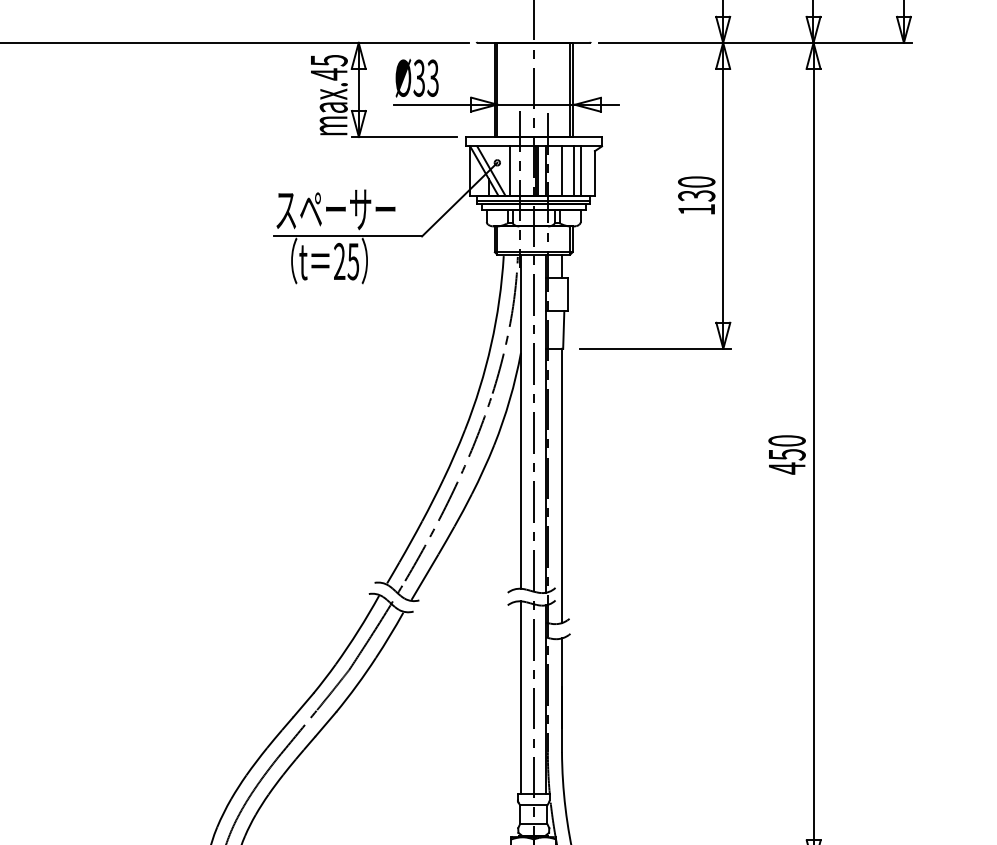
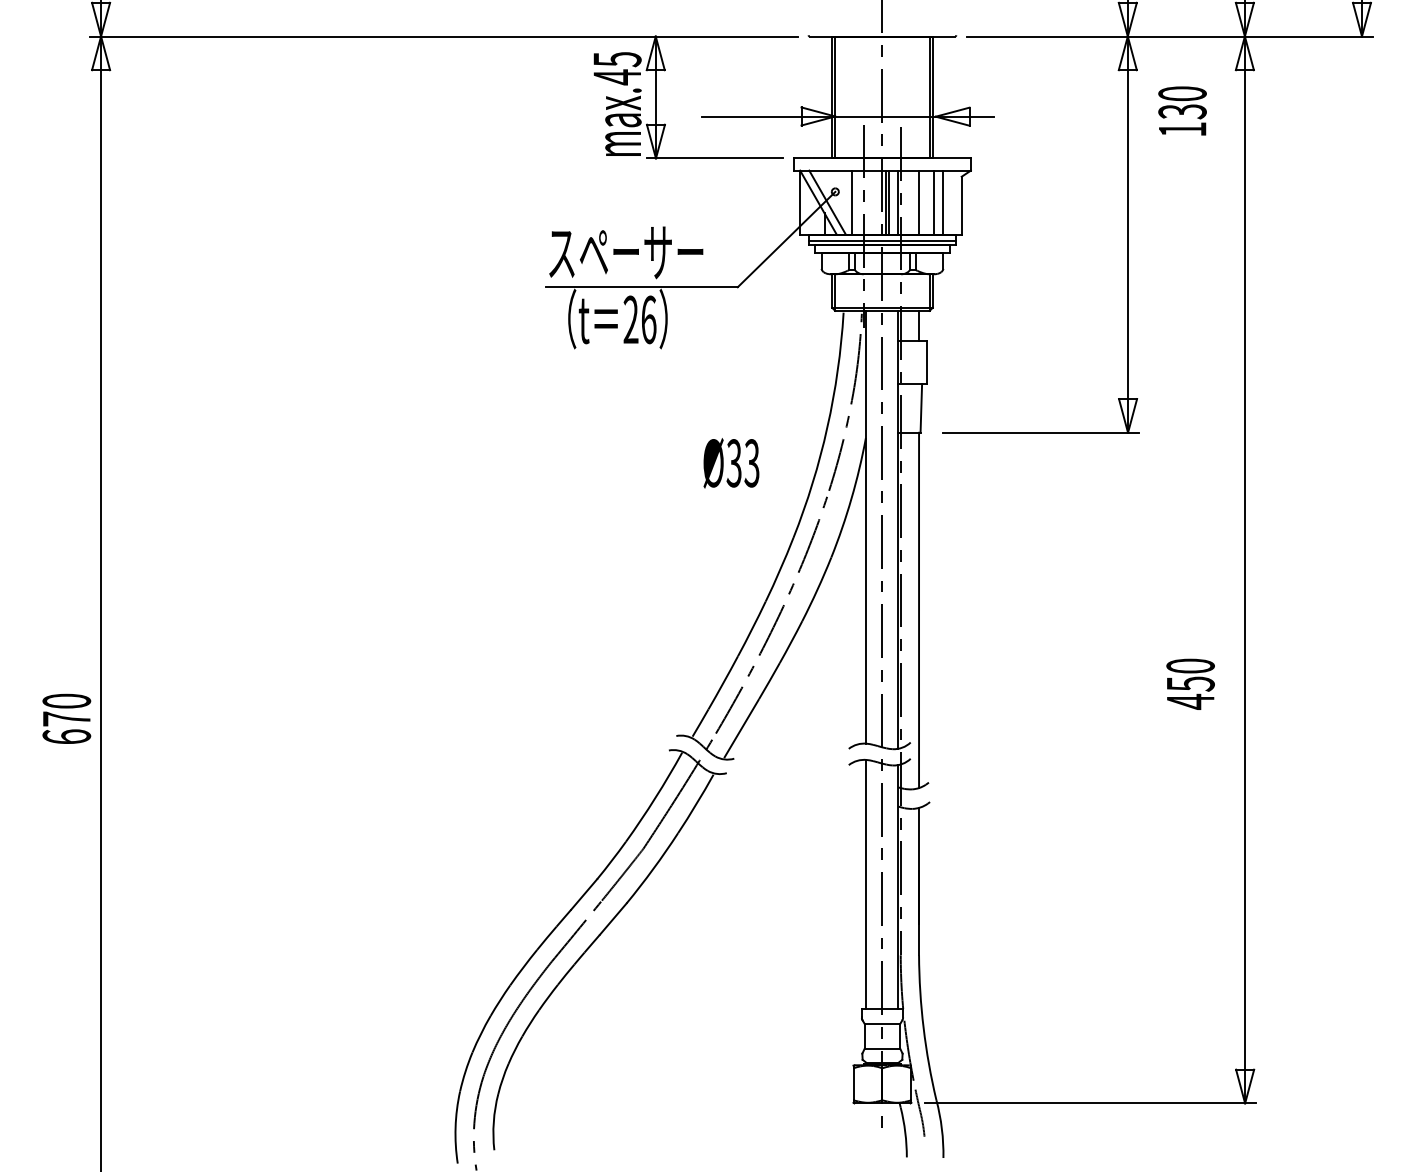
text: (417, 78) -> (731, 463), moved
text: (696, 194) -> (1182, 110), moved
text: (353, 261) -> (648, 319), 25 -> 26
text: (786, 454) -> (1190, 683), moved

